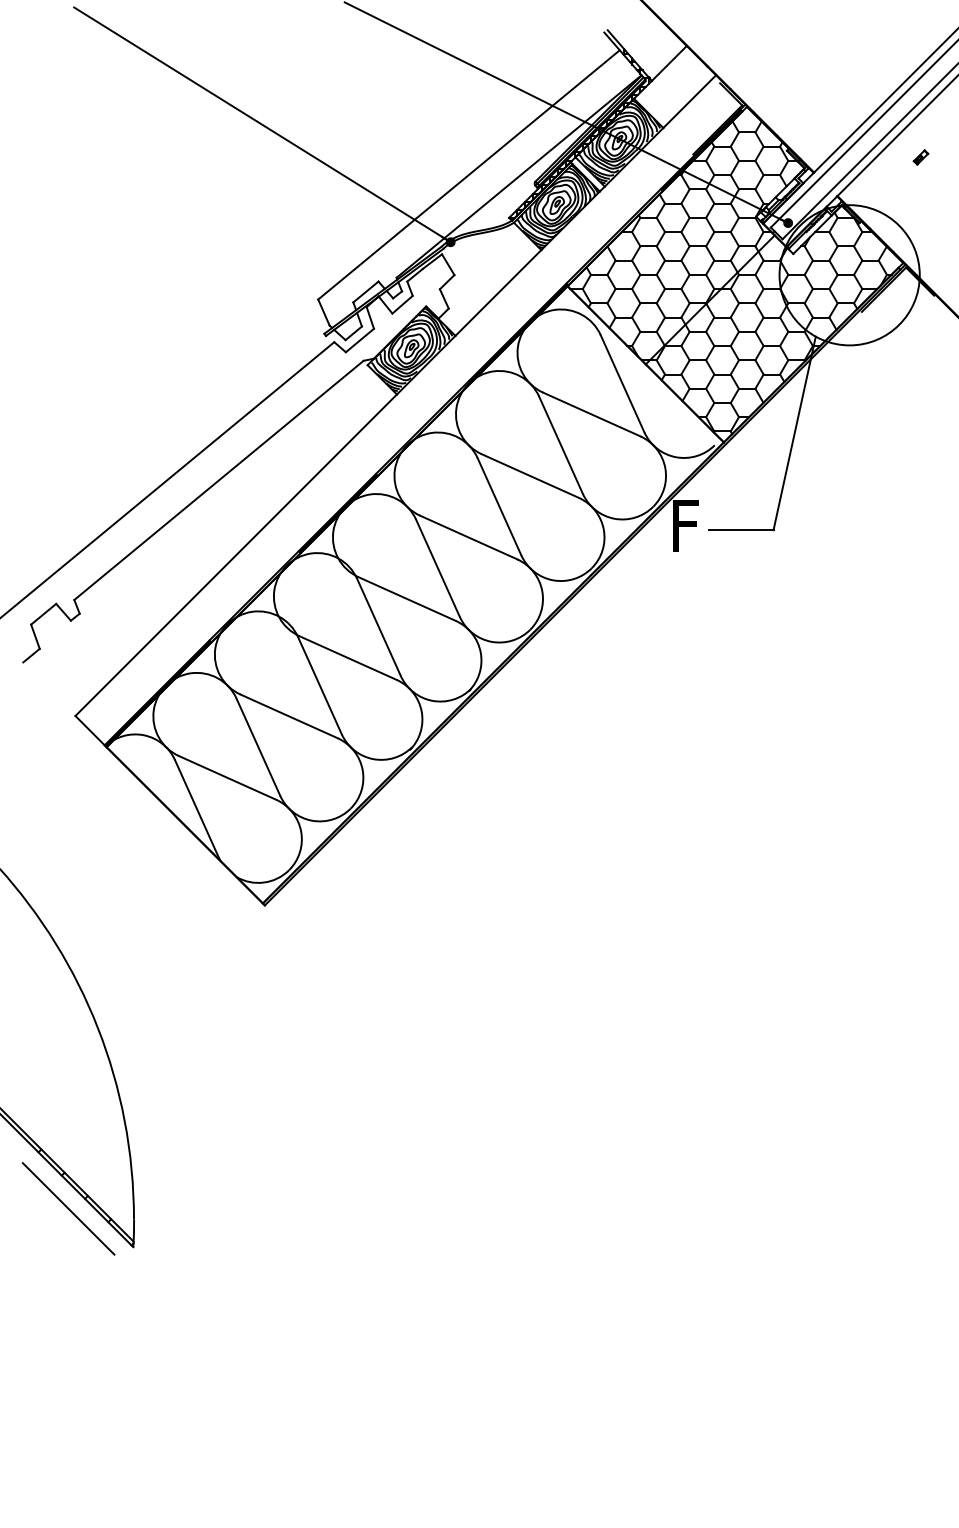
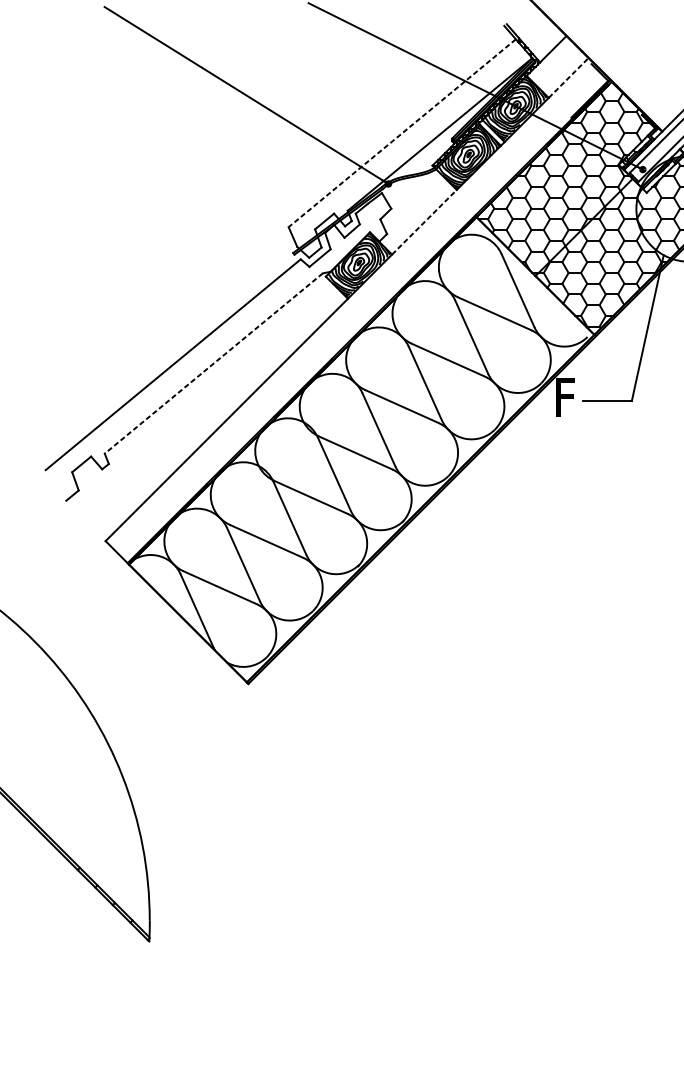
line: (690, 101) -> (569, 77), solid -> dashed
line: (468, 174) -> (401, 132), solid -> dashed
line: (498, 293) -> (424, 222), solid -> dashed
line: (218, 480) -> (213, 363), solid -> dashed
line: (68, 1208) -> (100, 912), removed

